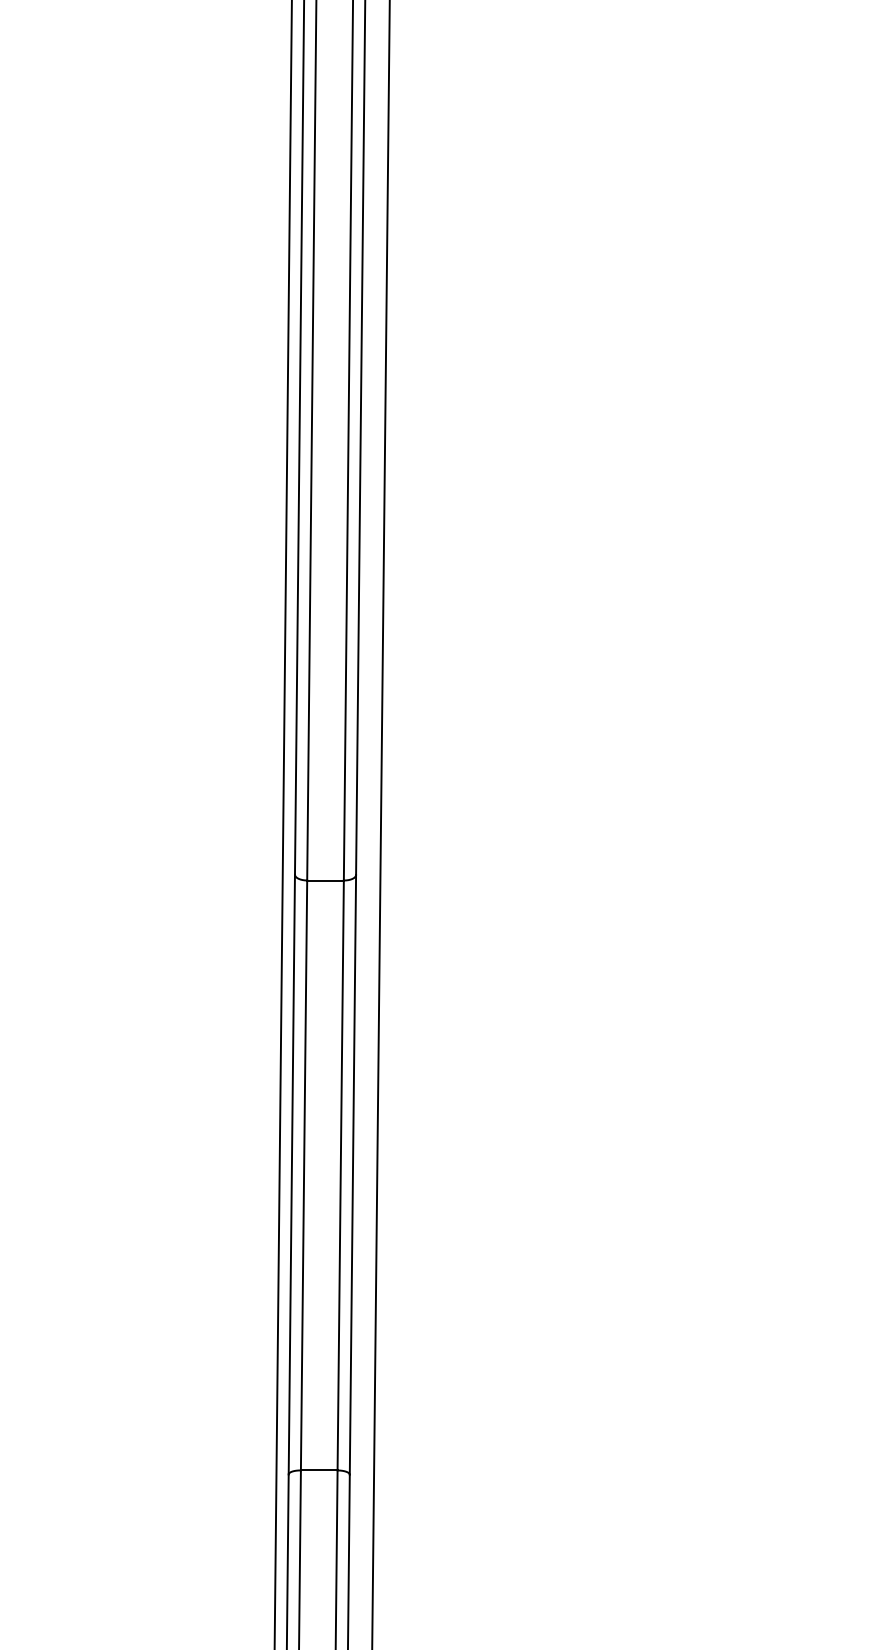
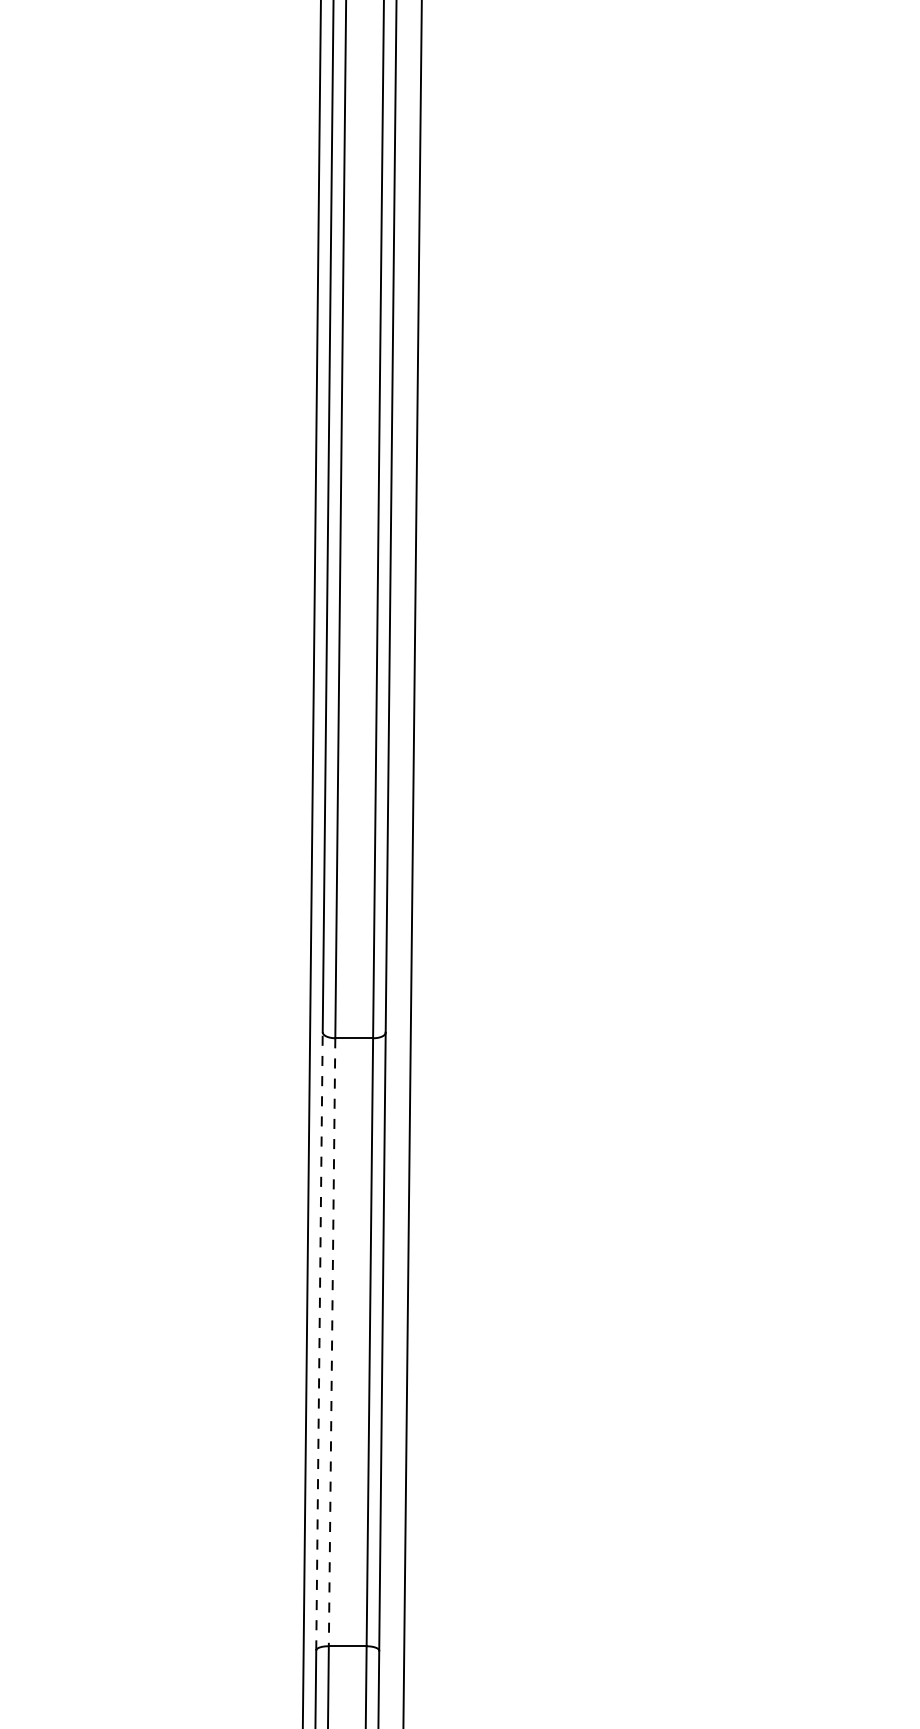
line: (291, 1173) -> (319, 1340), solid -> dashed
line: (304, 1175) -> (332, 1342), solid -> dashed

